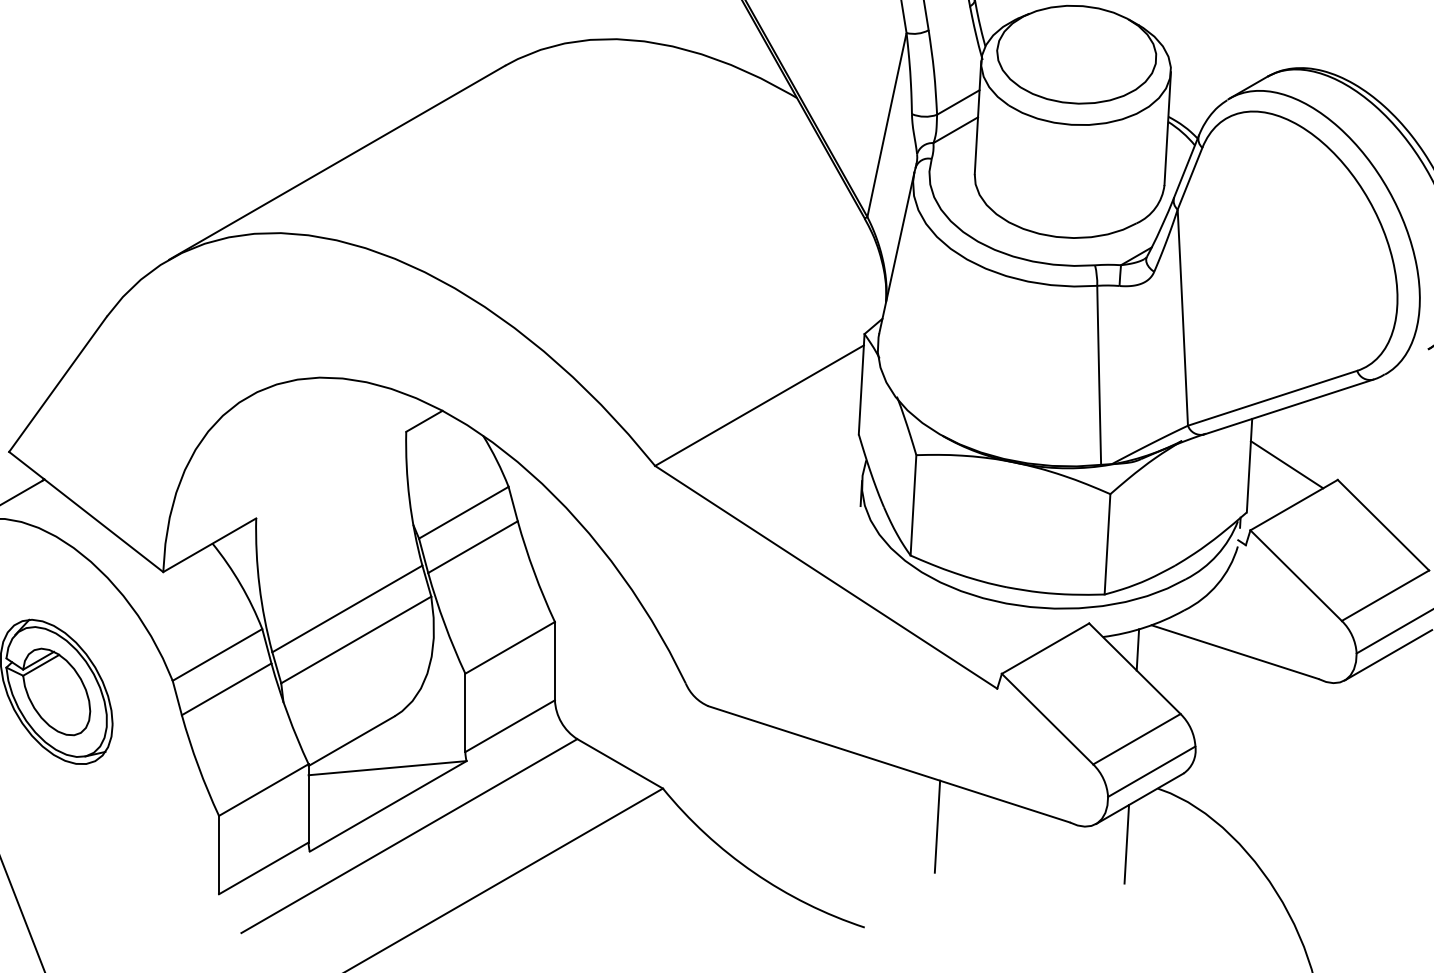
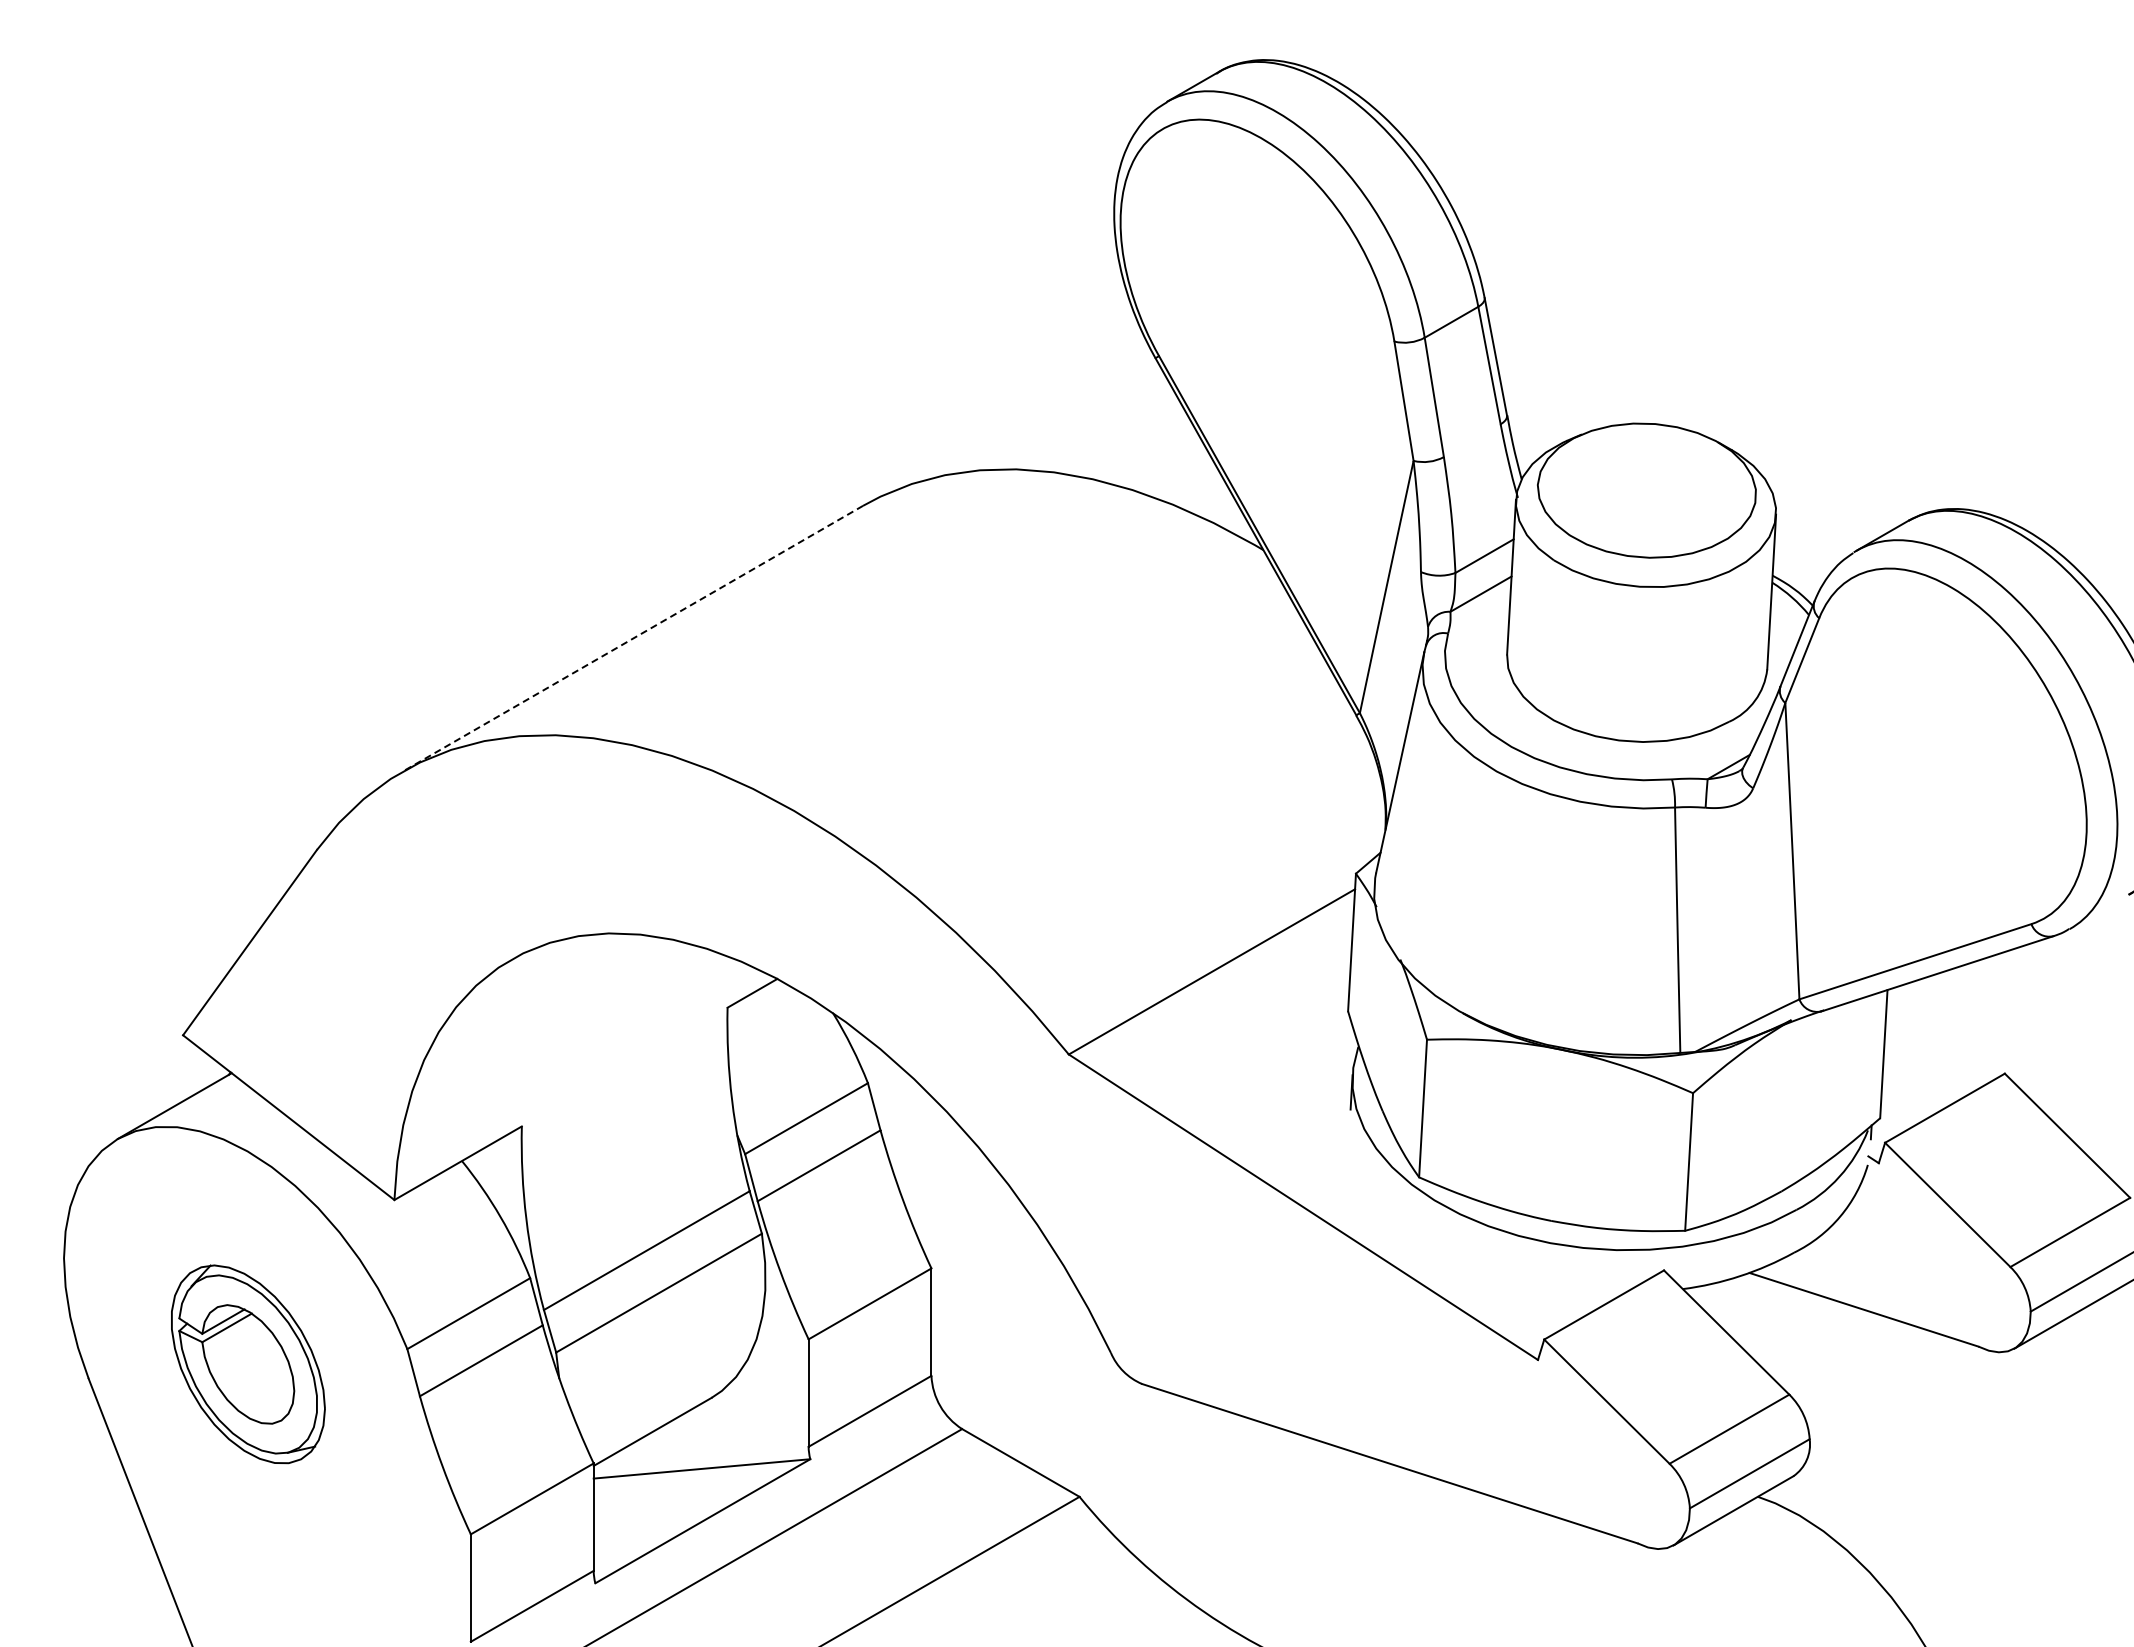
line: (336, 162) -> (632, 638), solid -> dashed
line: (1286, 464) -> (1934, 1052), removed
line: (1137, 649) -> (1730, 1306), removed
line: (937, 826) -> (1455, 1549), removed
line: (1126, 844) -> (1715, 1573), removed

